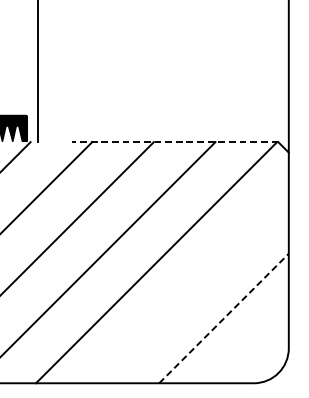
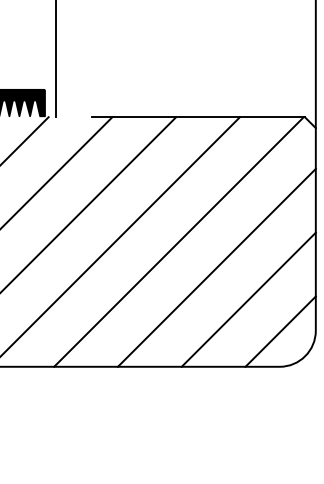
line: (175, 142) -> (198, 117), dashed -> solid
line: (192, 287) -> (216, 267), added
line: (223, 318) -> (248, 299), dashed -> solid
line: (254, 349) -> (280, 331), added

